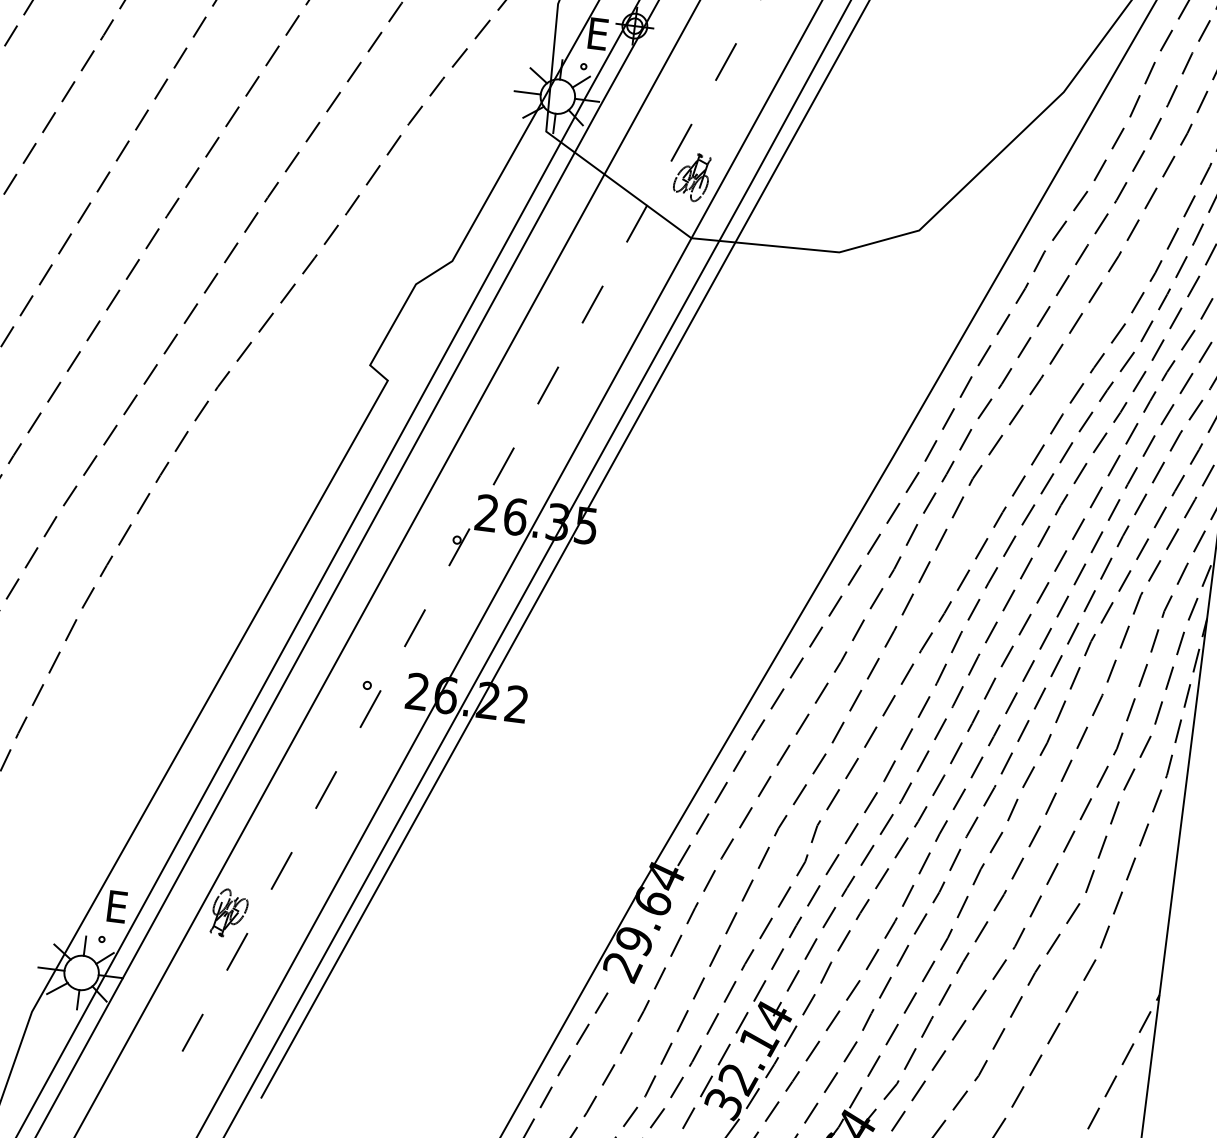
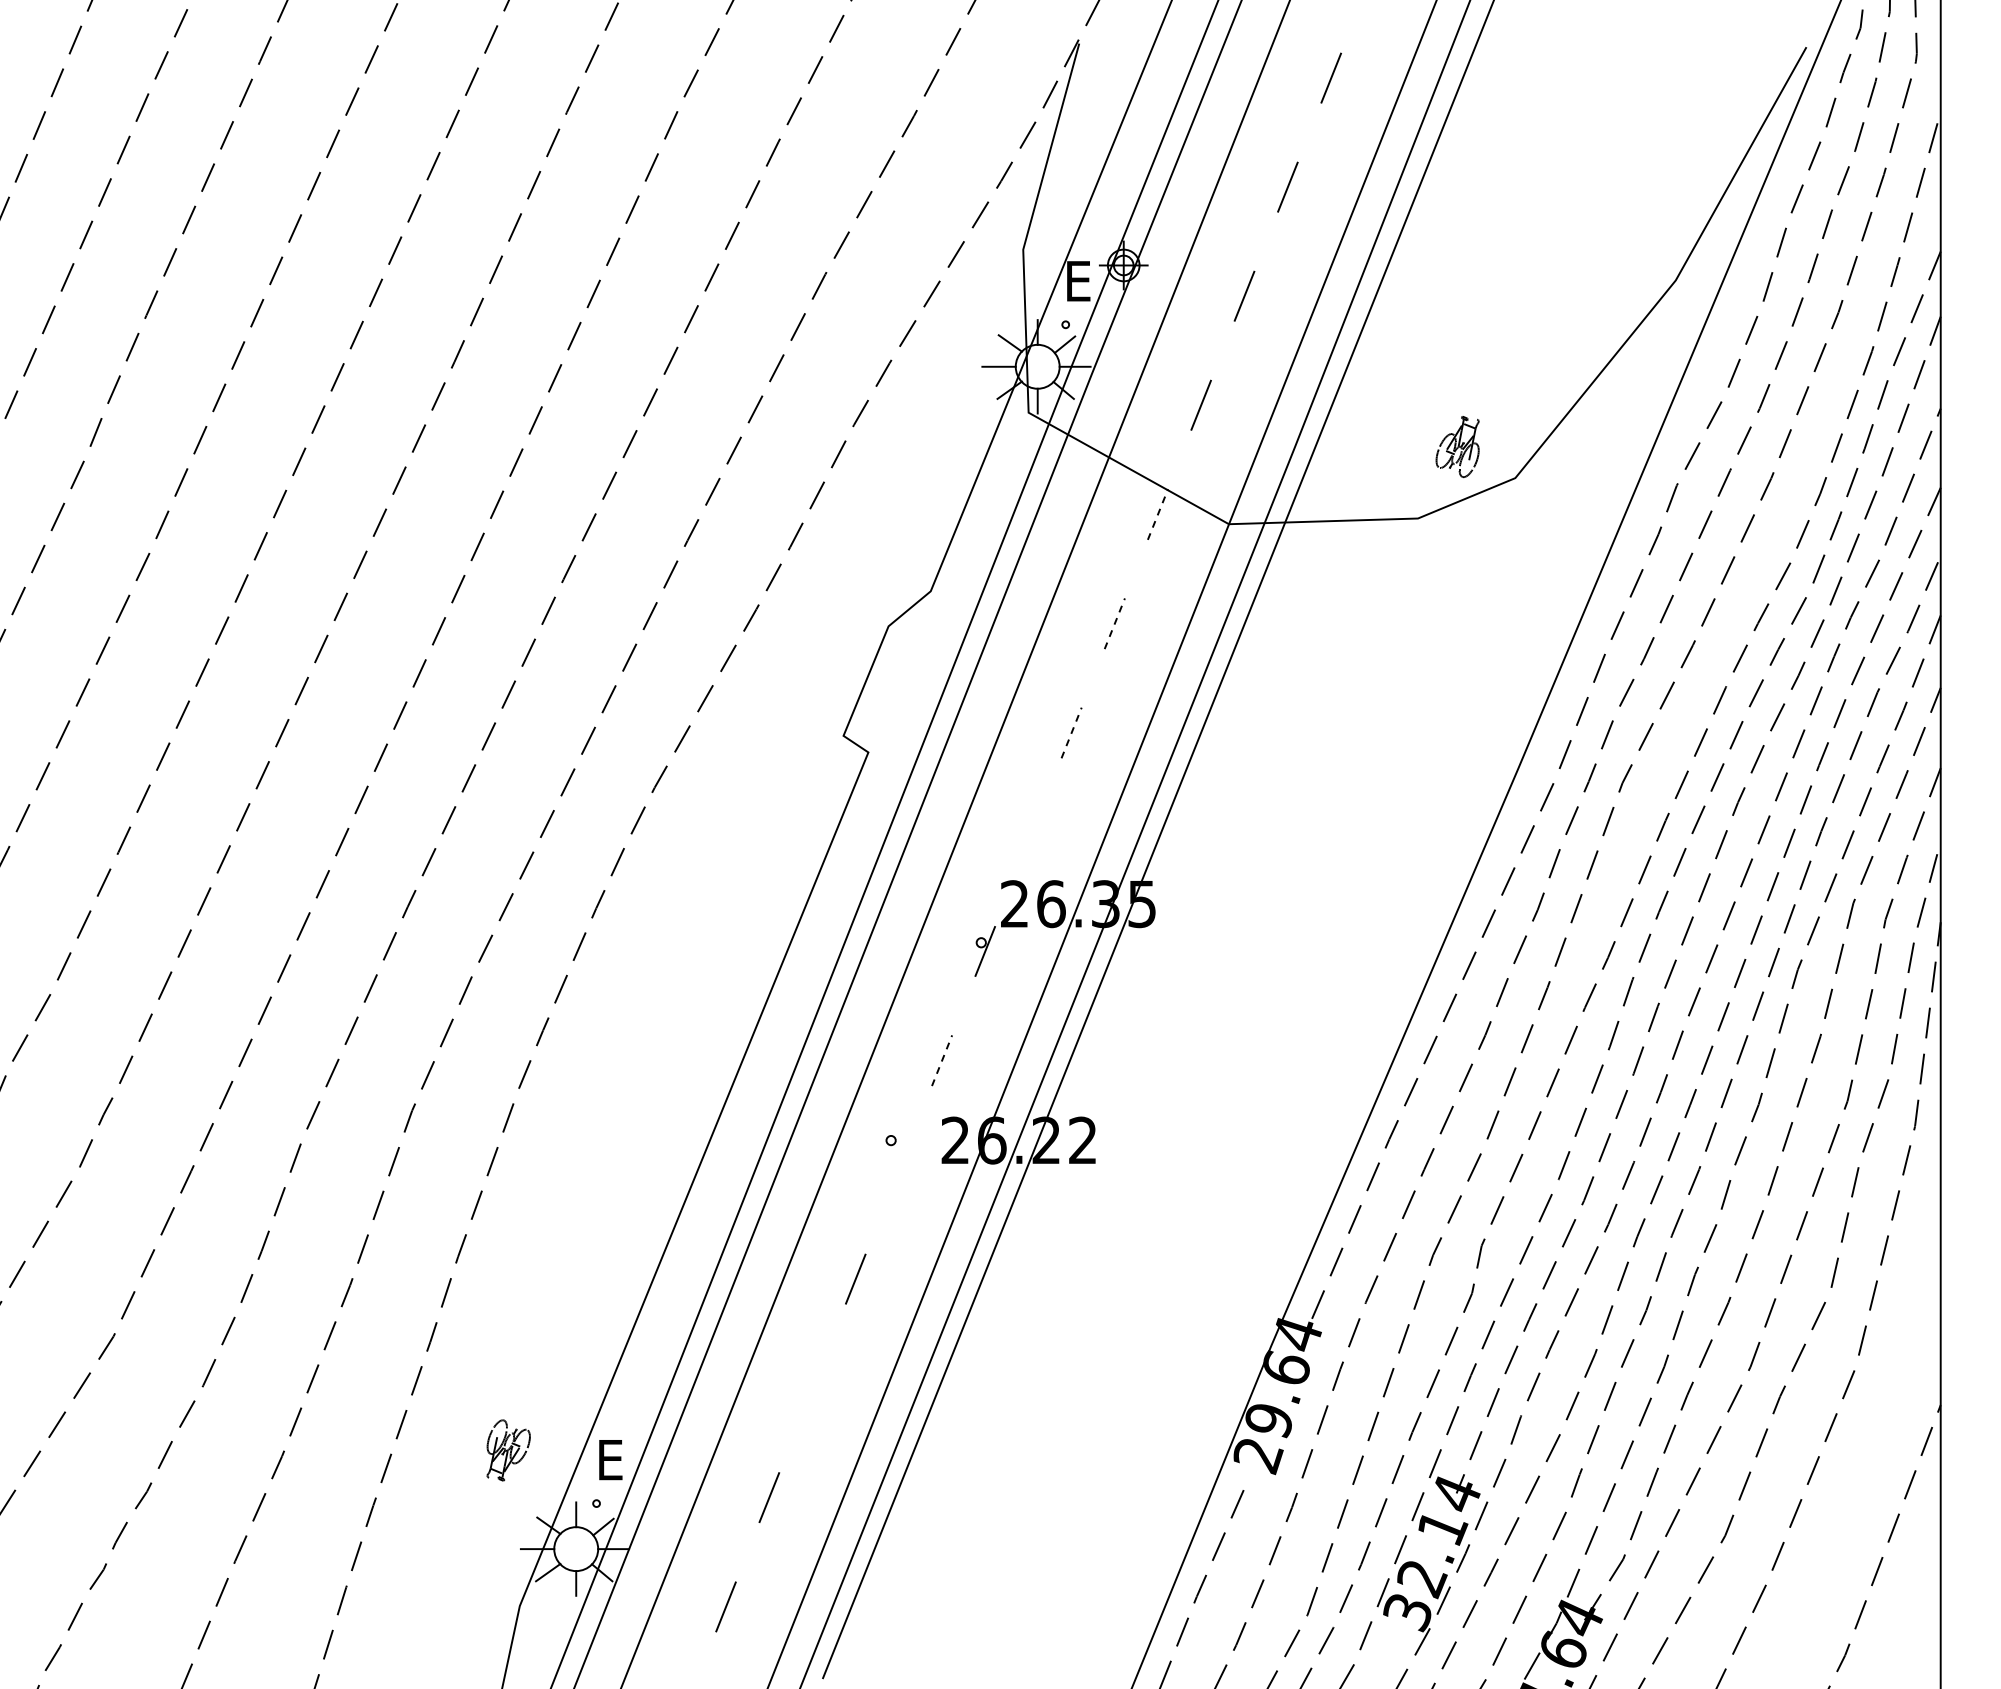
part: (691, 177) -> (1457, 447), moved
line: (637, 223) -> (1158, 514), solid -> dashed
line: (593, 304) -> (1115, 623), solid -> dashed
line: (548, 385) -> (1071, 732), solid -> dashed
line: (503, 465) -> (1028, 841), removed
line: (415, 628) -> (942, 1060), solid -> dashed
line: (370, 708) -> (898, 1169), removed
line: (281, 871) -> (812, 1388), removed
part: (229, 913) -> (508, 1450), moved

